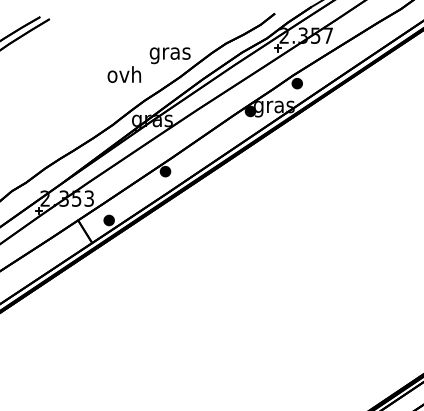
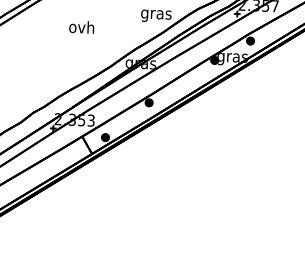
text: (123, 74) -> (81, 27), moved

